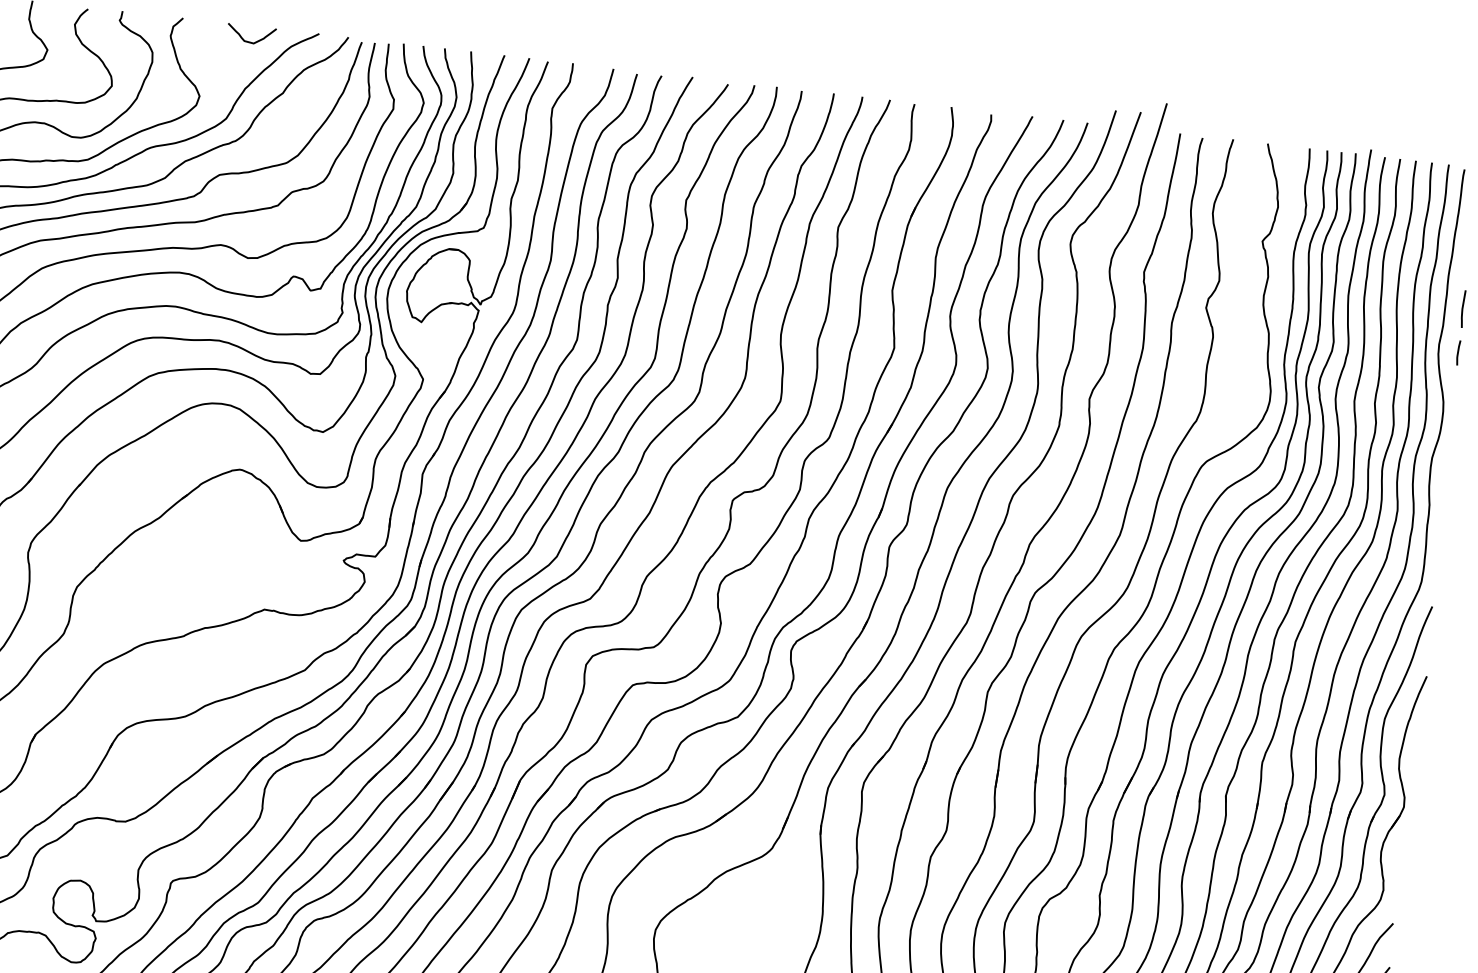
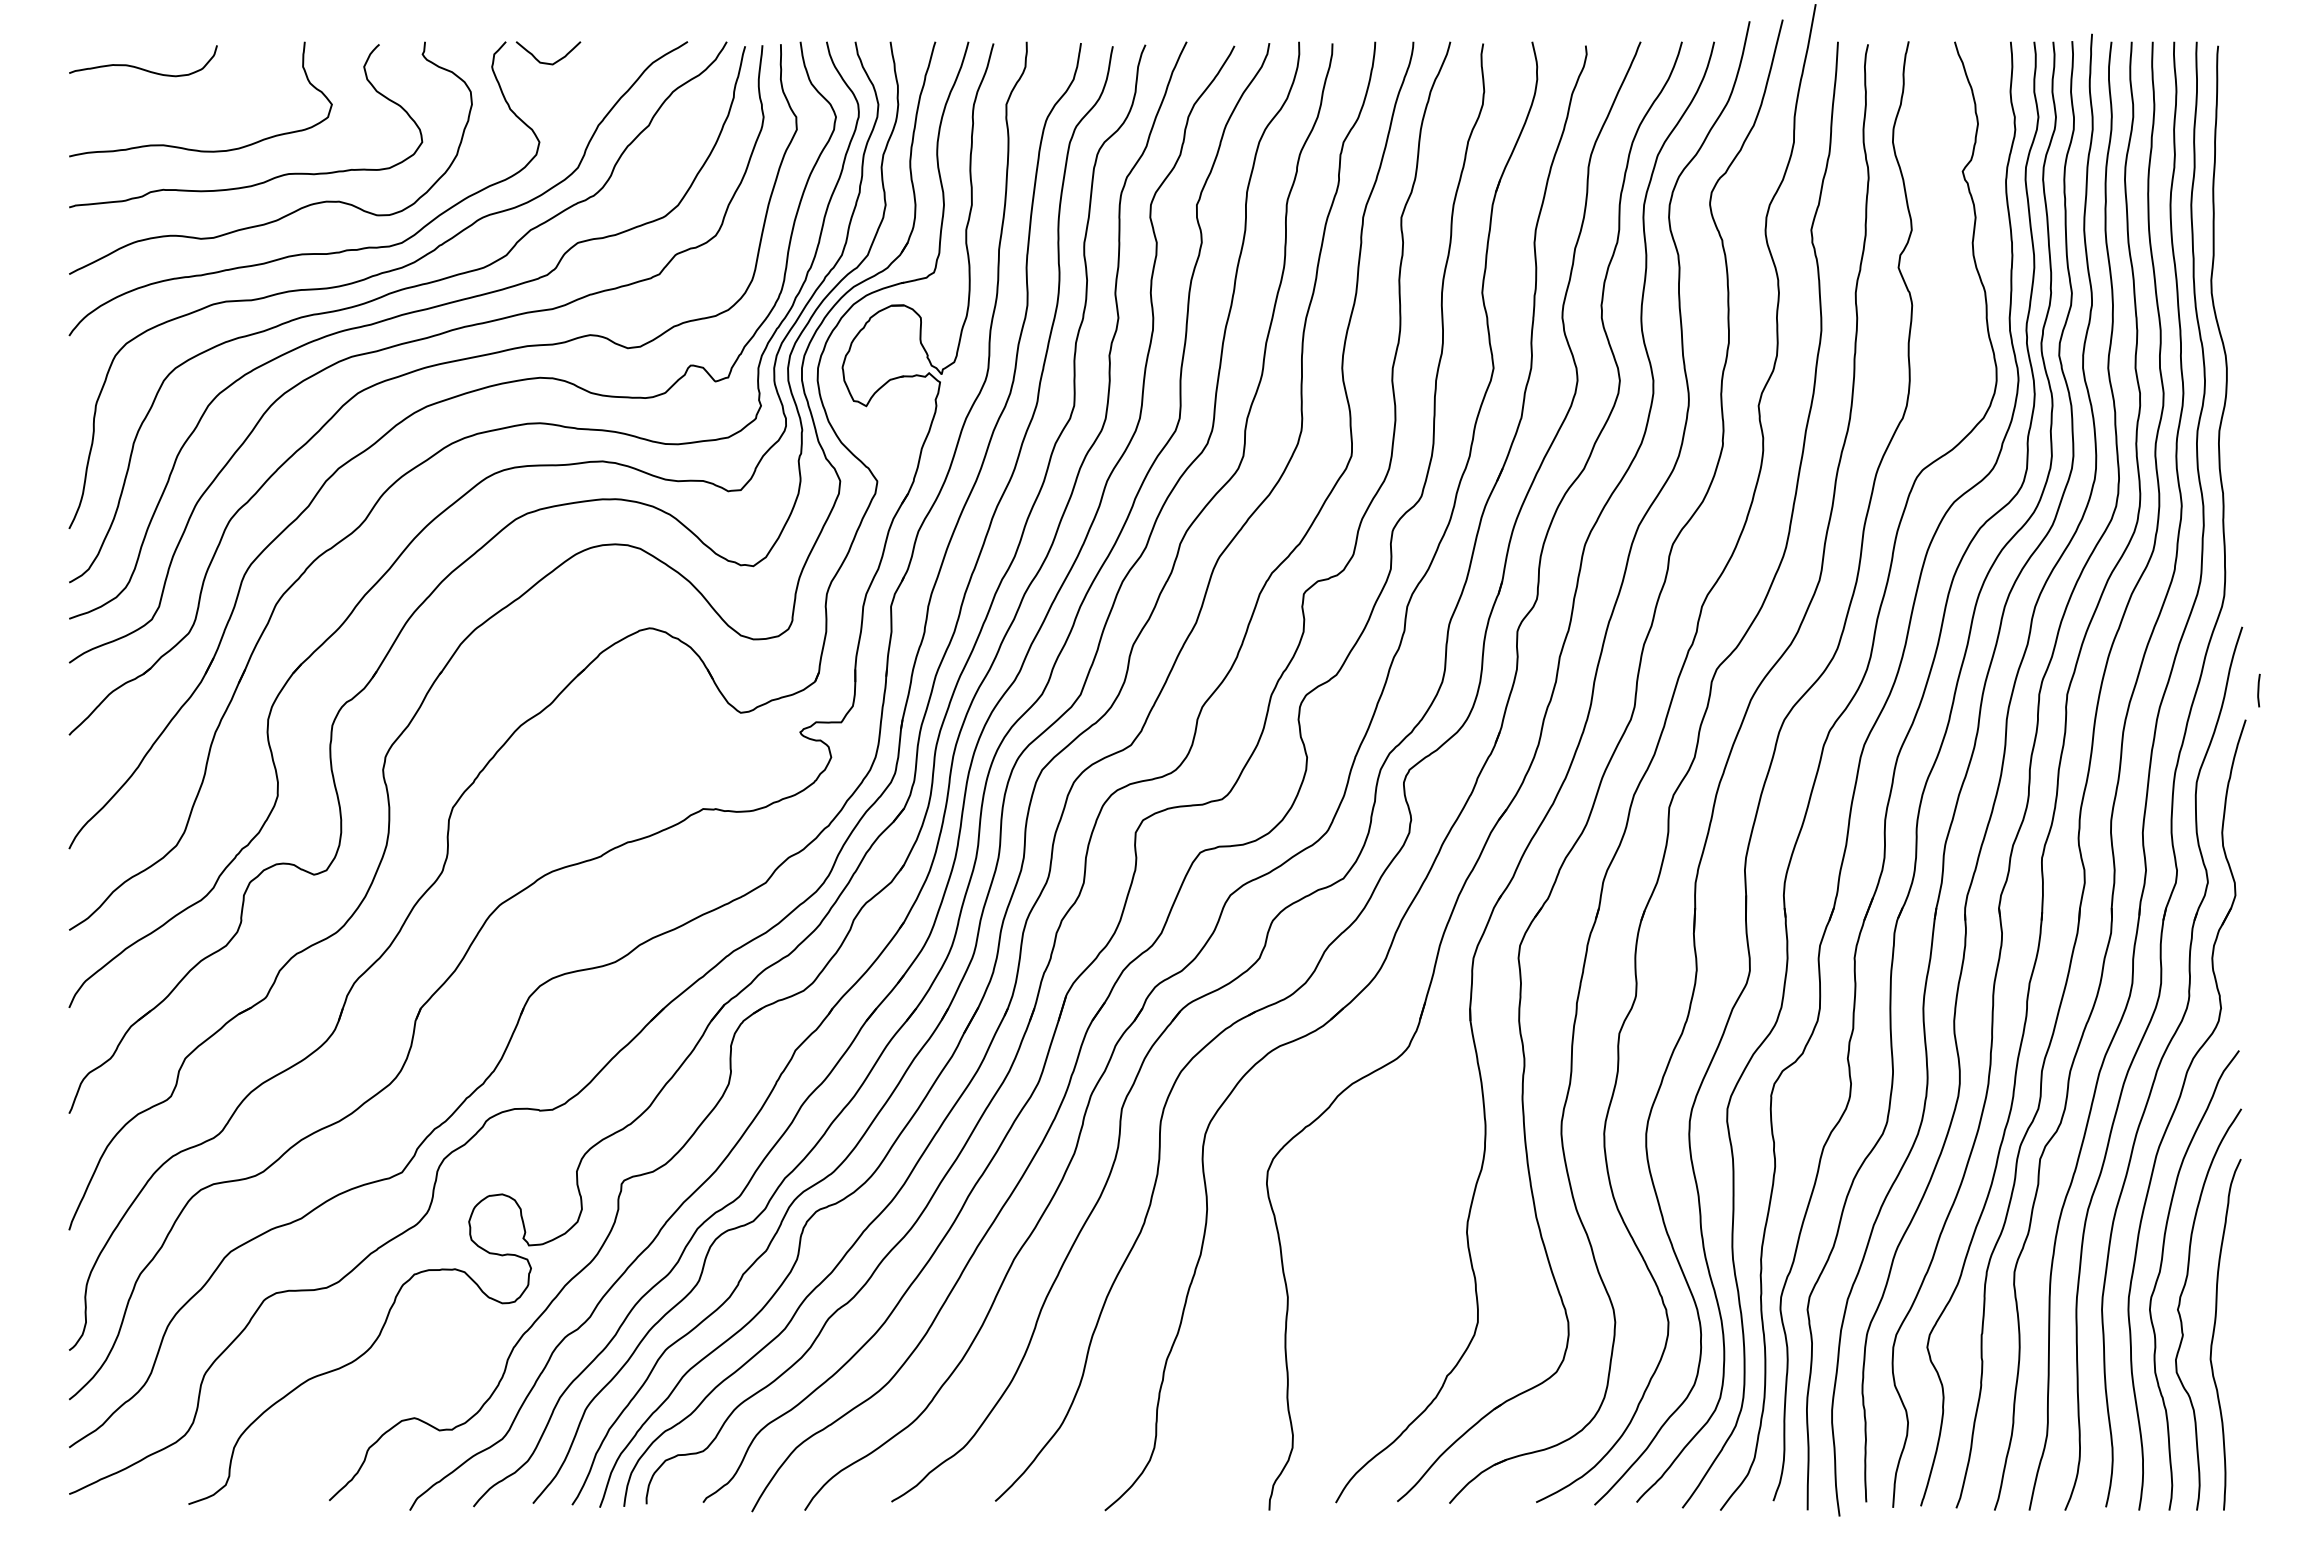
curve: (249, 41) -> (547, 62), moved
curve: (1463, 309) -> (2237, 230), removed
line: (1458, 352) -> (2258, 690), moved

